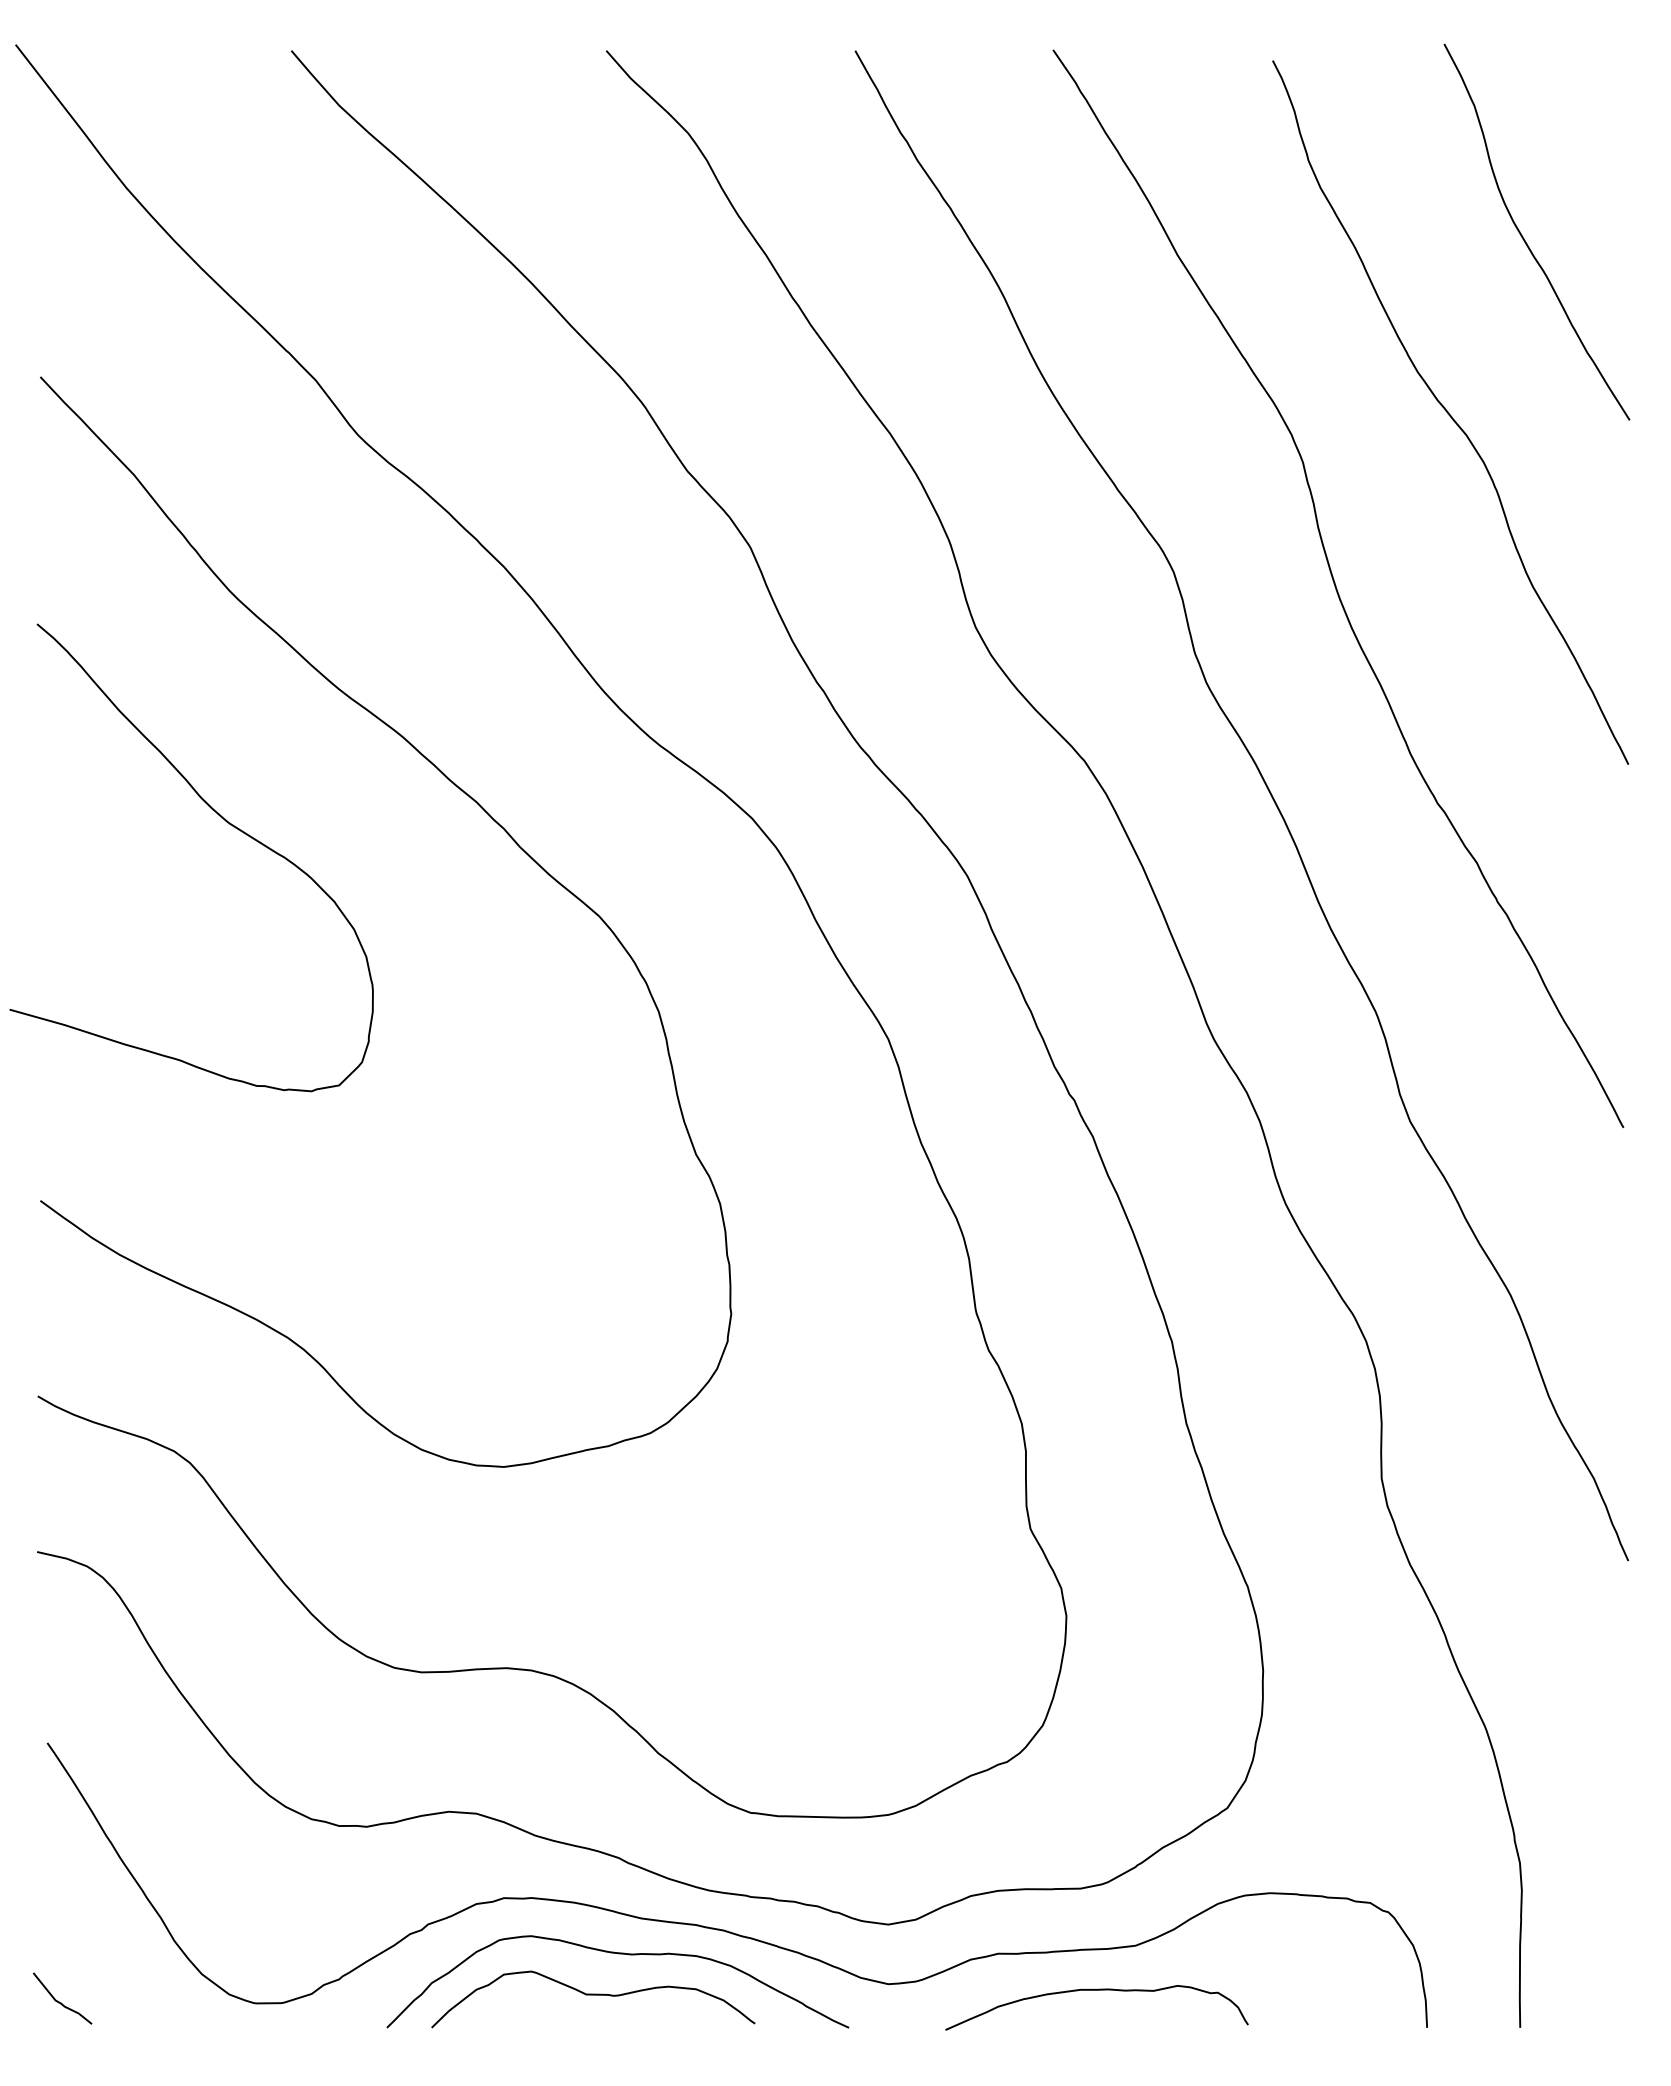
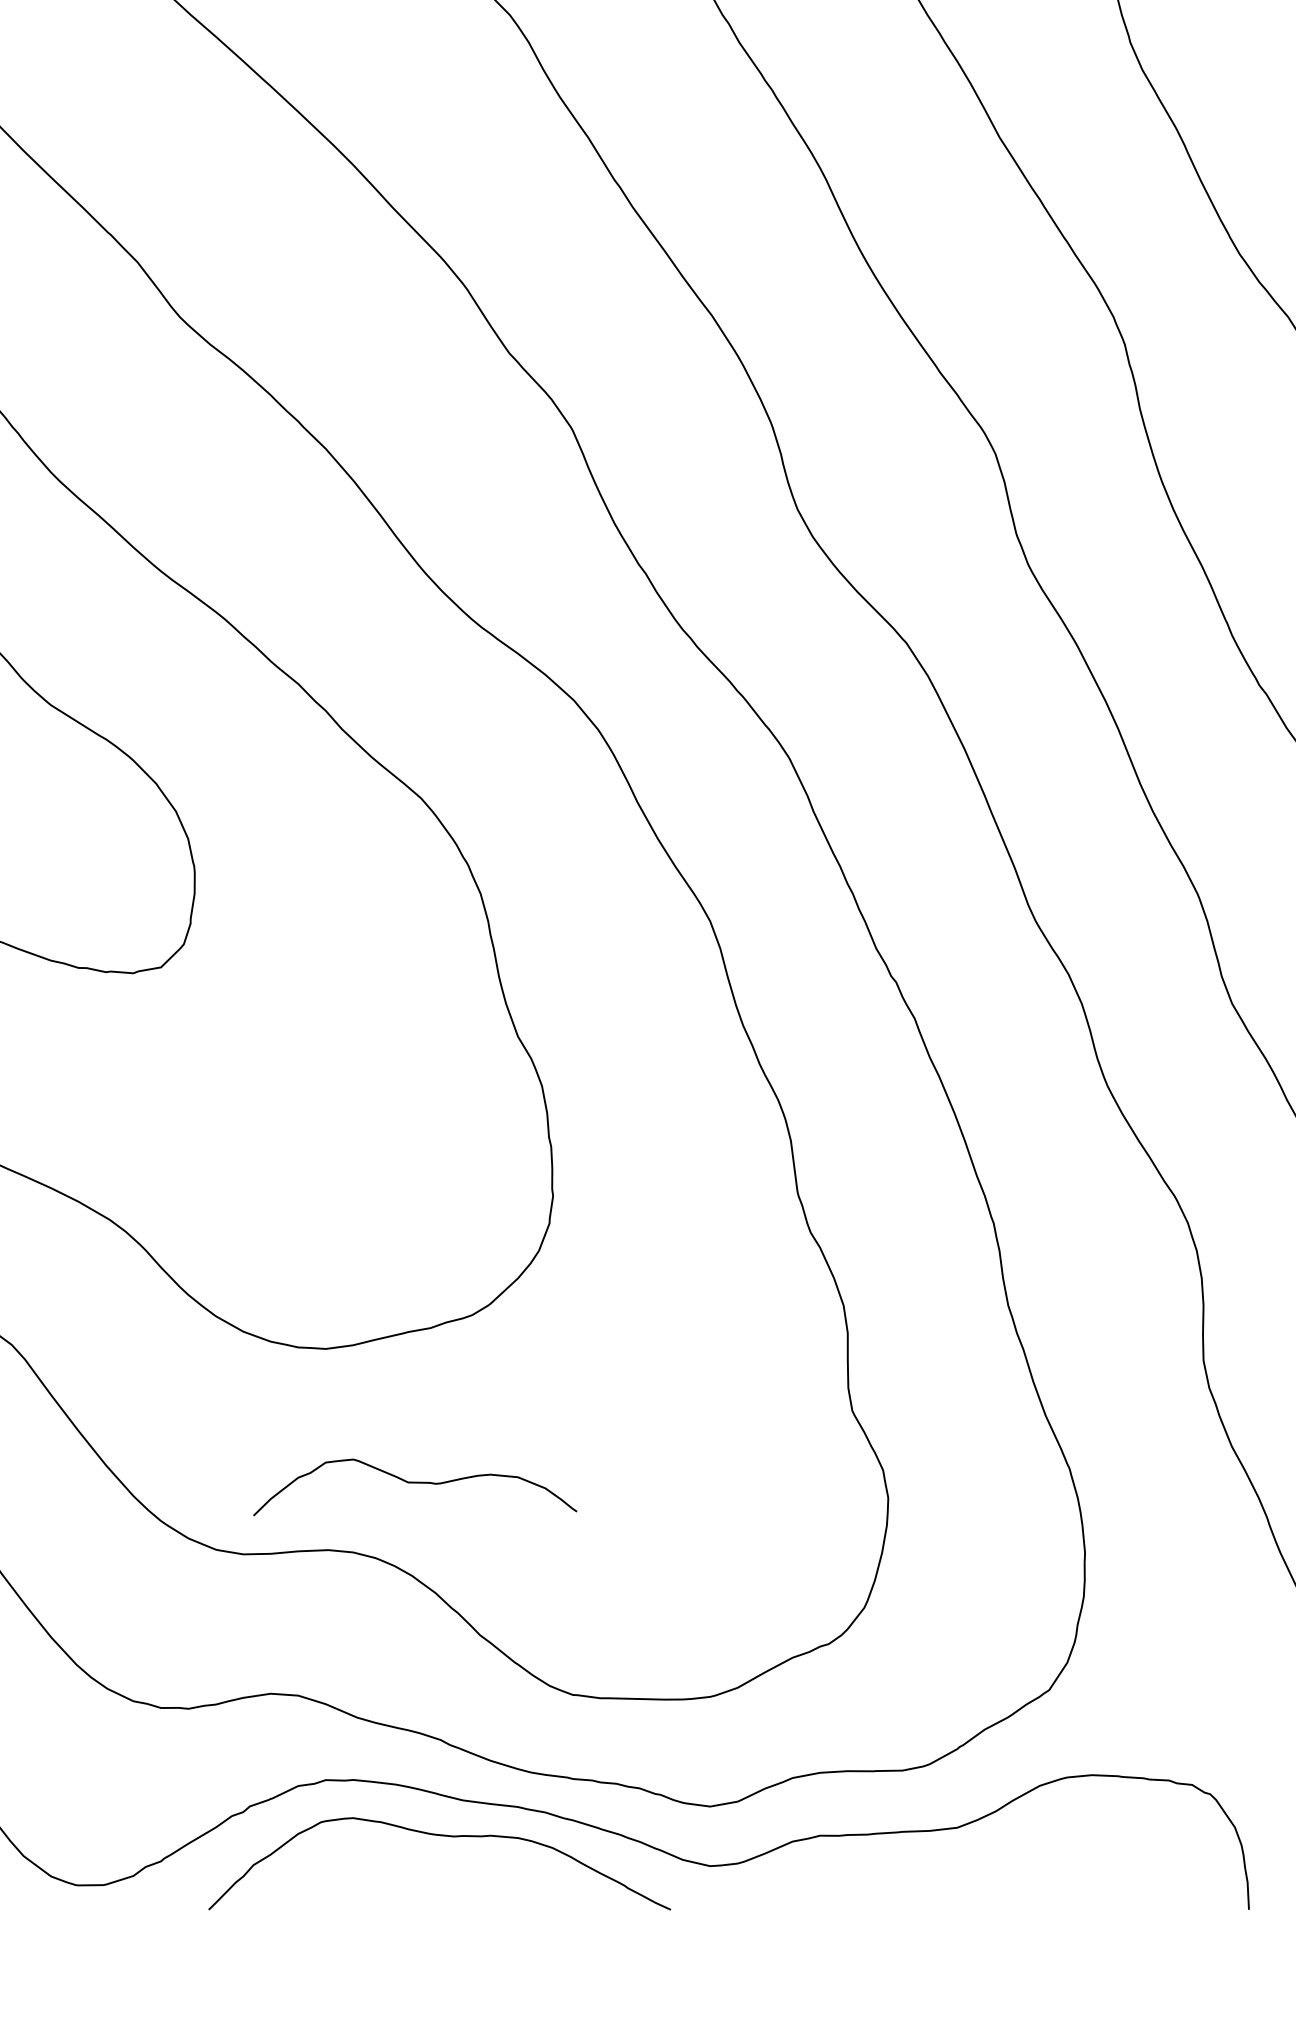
curve: (1096, 1990) -> (918, 1872), removed
curve: (593, 1995) -> (415, 1483), moved

